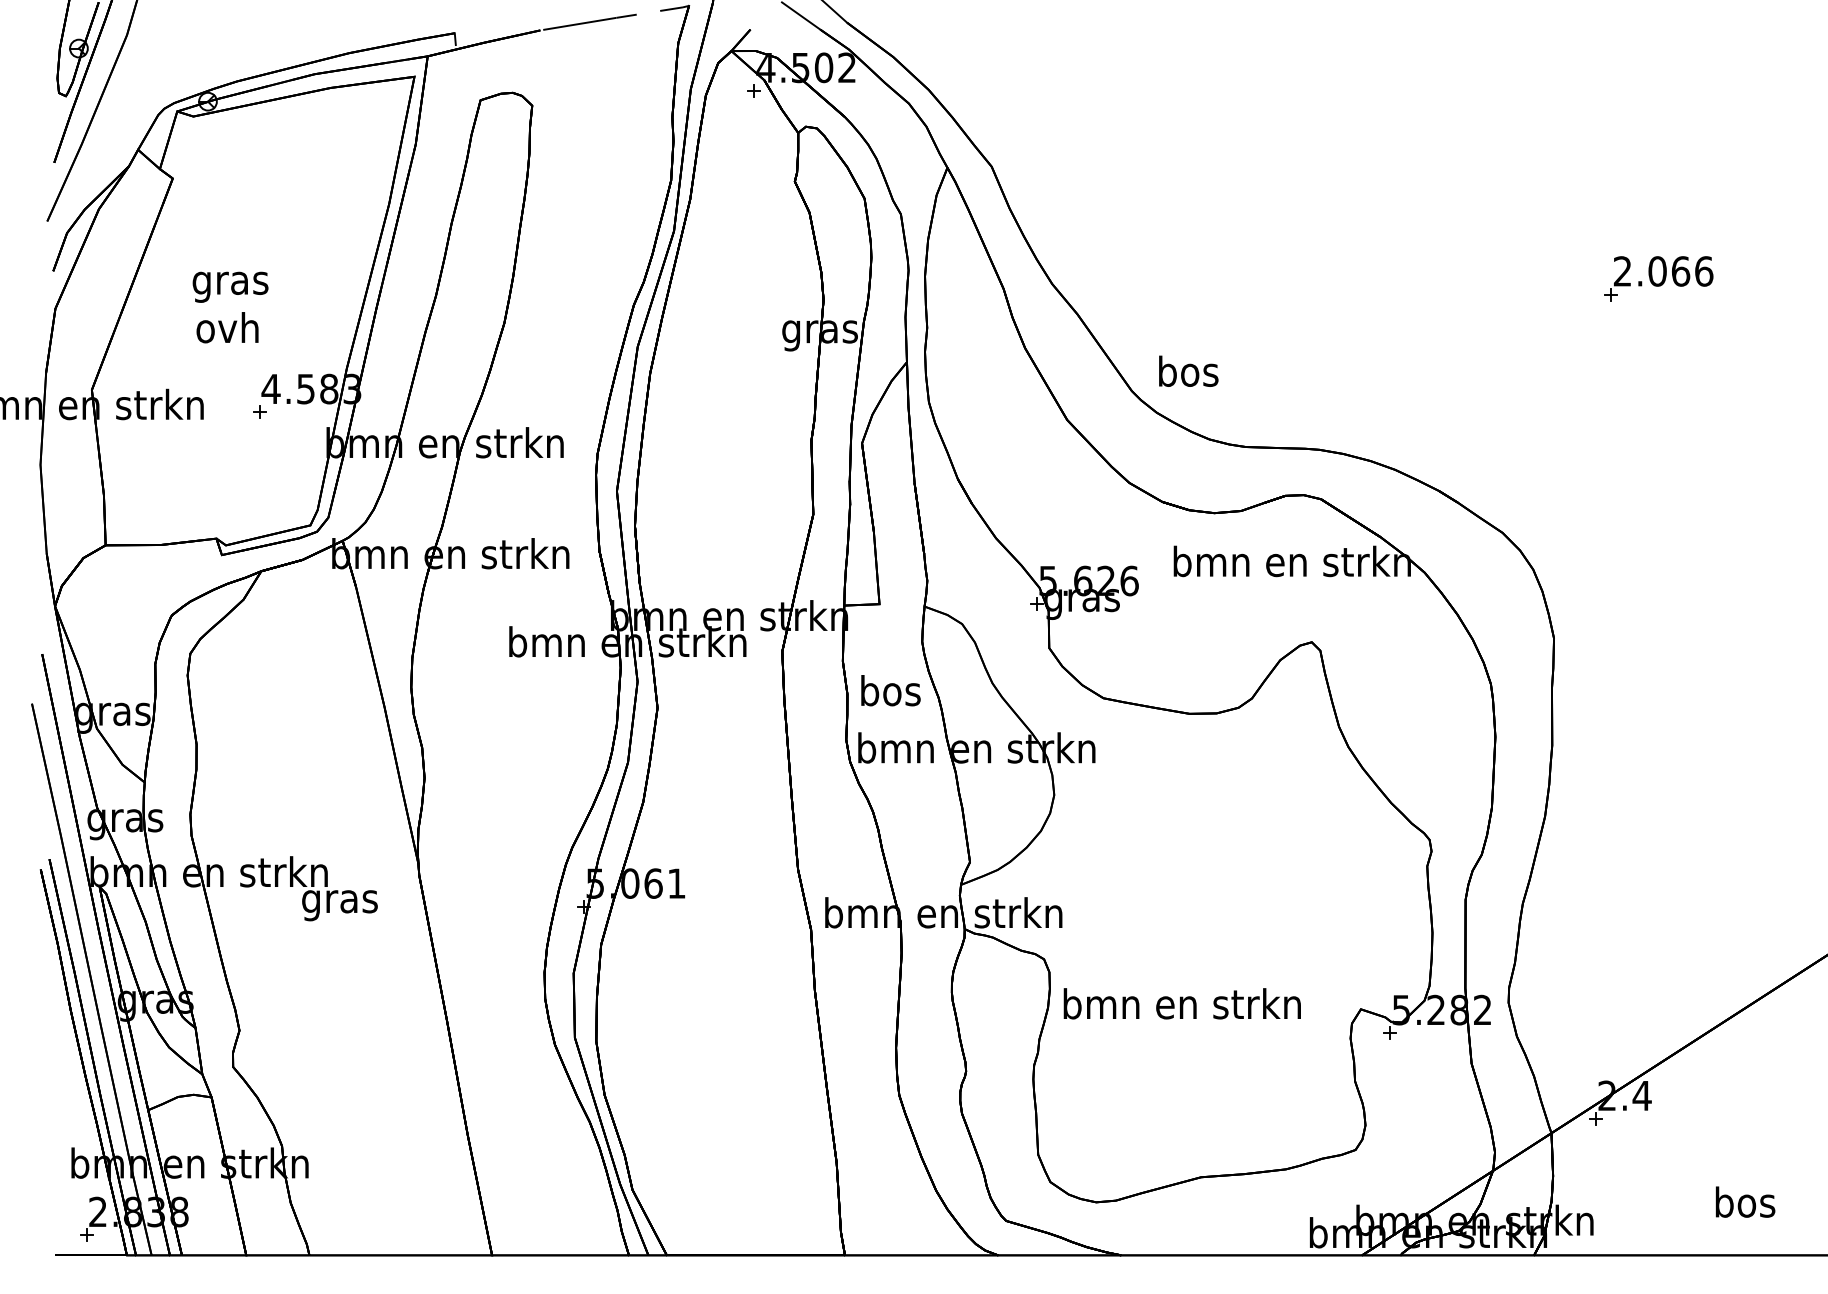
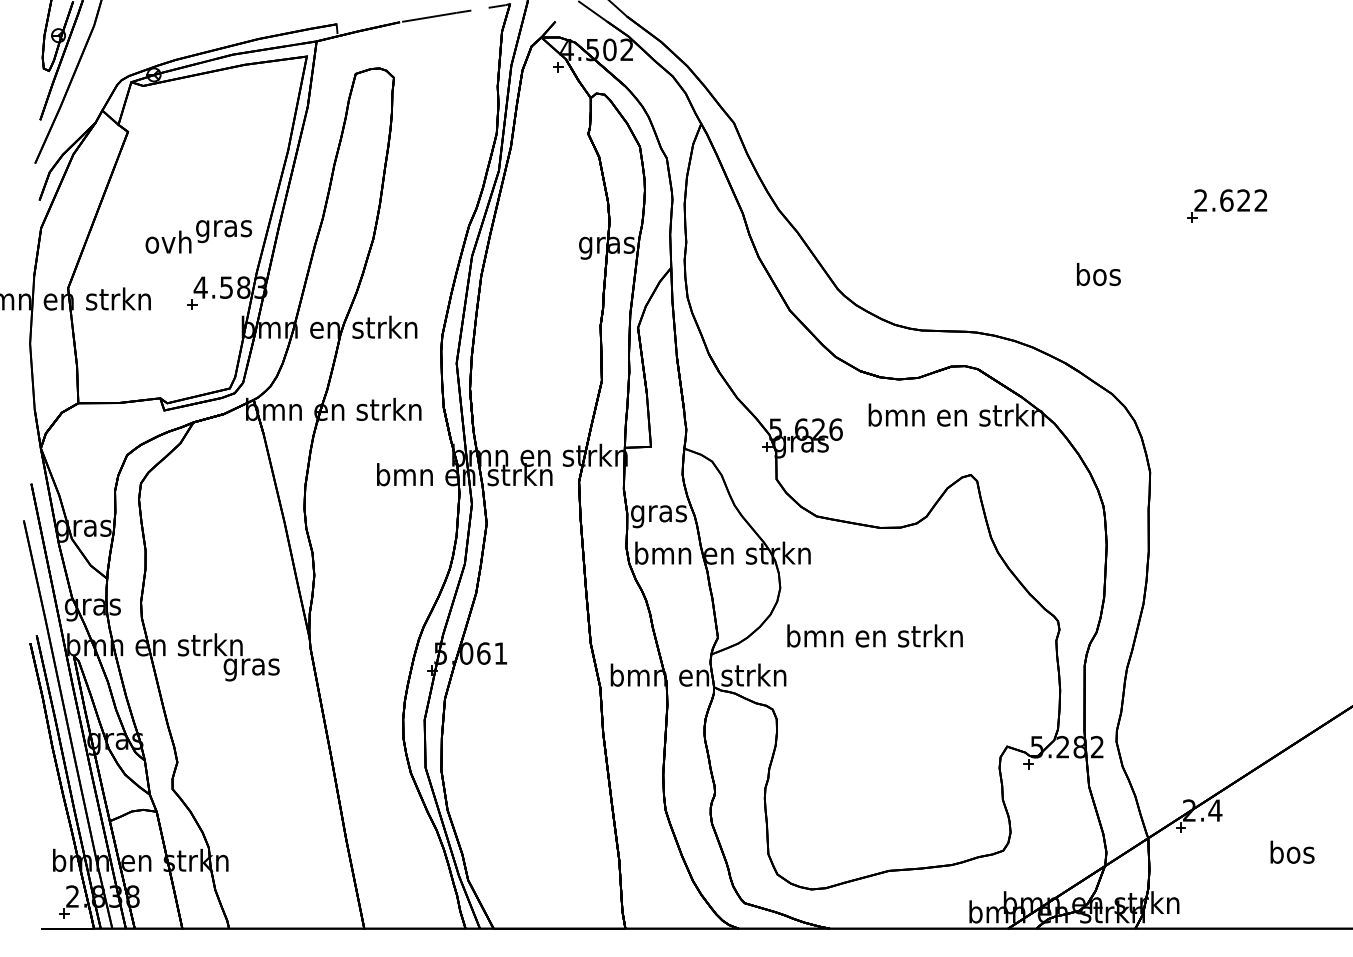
text: (1680, 271) -> (1243, 200), 2.066 -> 2.622
text: (230, 286) -> (223, 230), moved
text: (1188, 370) -> (1098, 273), moved
text: (890, 694) -> (659, 513), bos -> gras
text: (1181, 1003) -> (874, 635), moved
text: (1745, 1201) -> (1292, 851), moved

